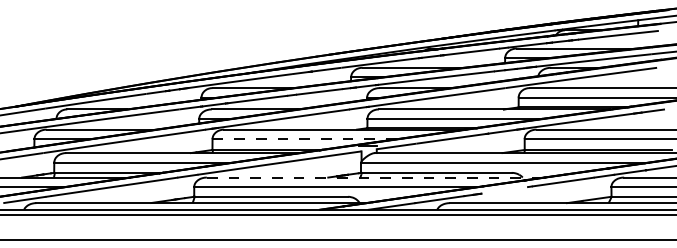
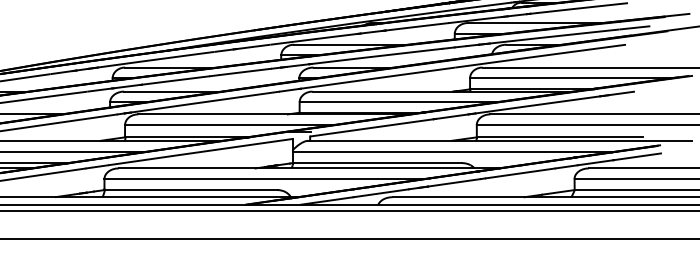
line: (305, 139) -> (229, 125), dashed -> solid
line: (375, 177) -> (308, 168), dashed -> solid
line: (504, 190) -> (454, 182), added

